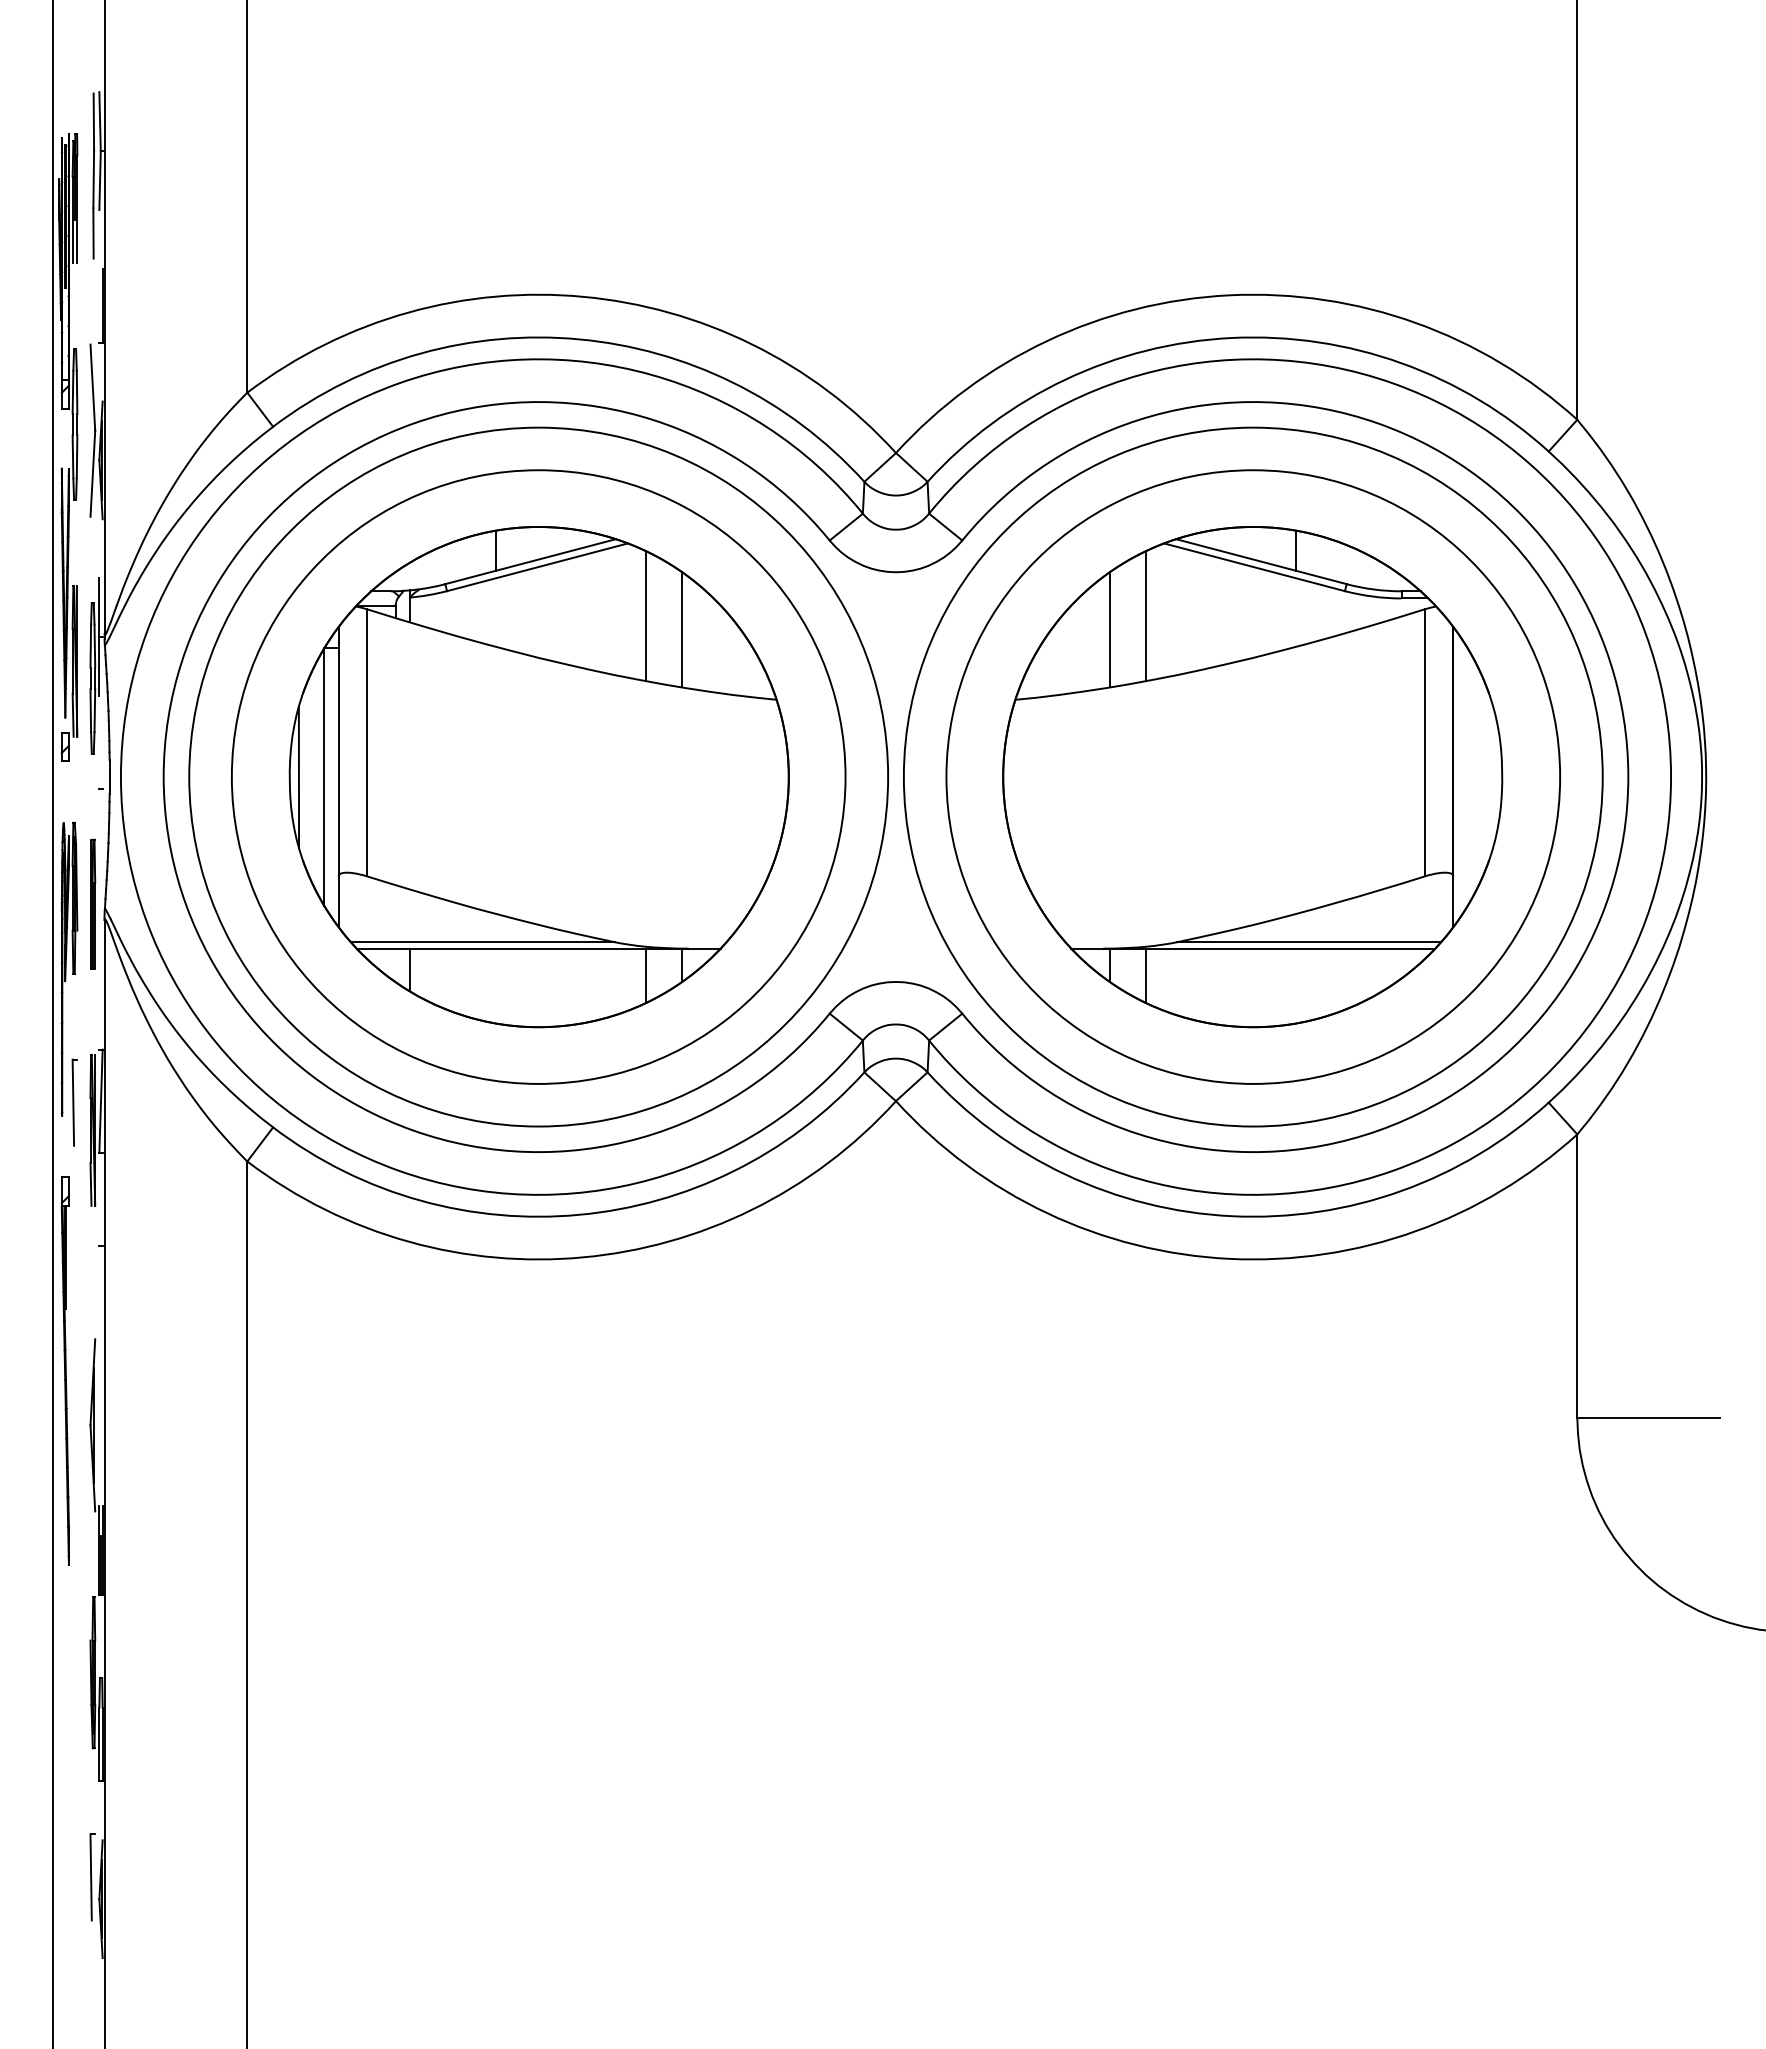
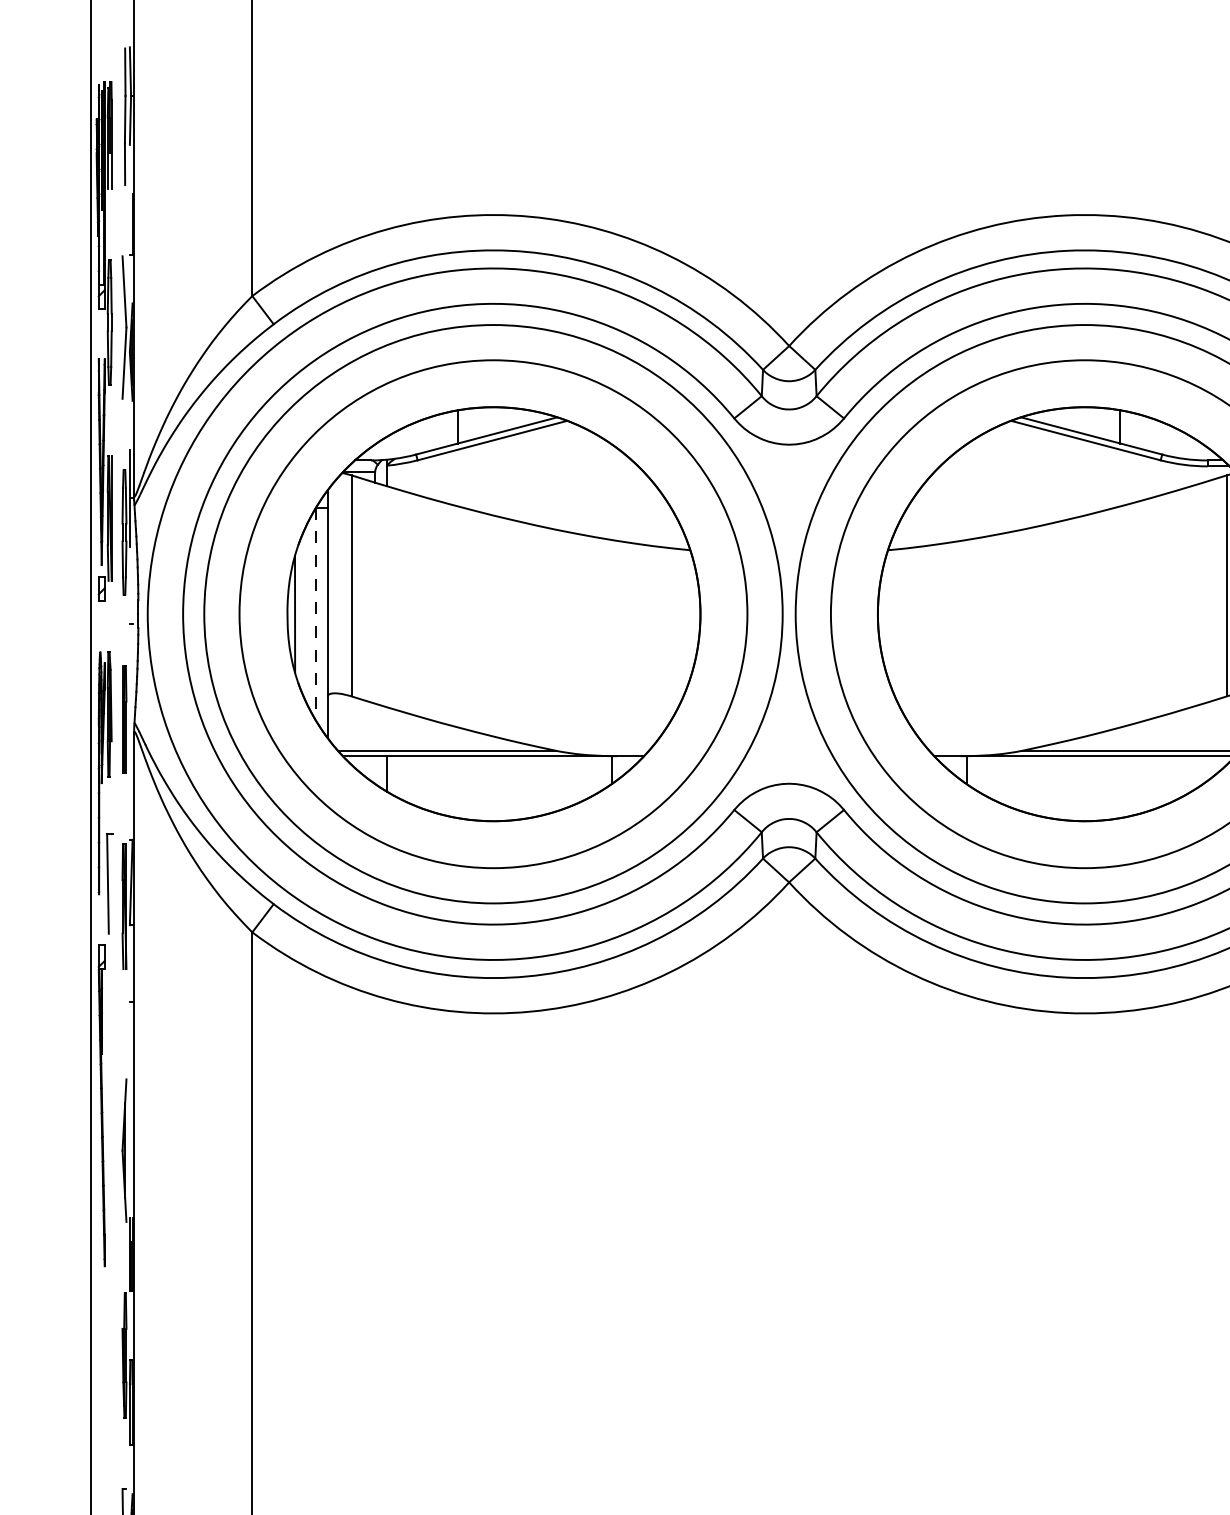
line: (645, 616) -> (581, 481), removed
line: (1146, 616) -> (996, 481), removed
line: (681, 629) -> (611, 492), removed
line: (1110, 629) -> (966, 492), removed
line: (324, 777) -> (316, 614), solid -> dashed
line: (645, 975) -> (581, 778), removed
line: (1146, 975) -> (996, 778), removed
part: (74, 1102) -> (109, 883), size x1.4

